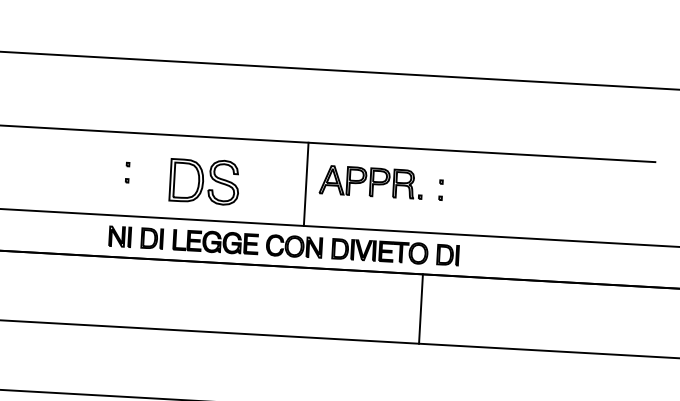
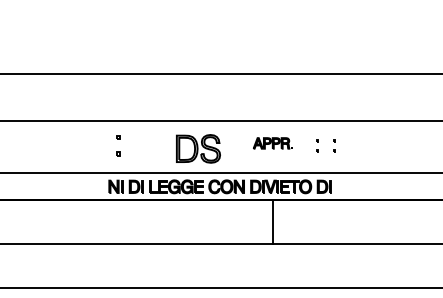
part: (127, 172) -> (118, 145), size x1.6
part: (204, 181) -> (198, 148), moved
part: (370, 182) -> (272, 143), size x0.6
line: (305, 183) -> (231, 146), removed
part: (467, 191) -> (334, 145), added
line: (421, 308) -> (273, 221), moved

